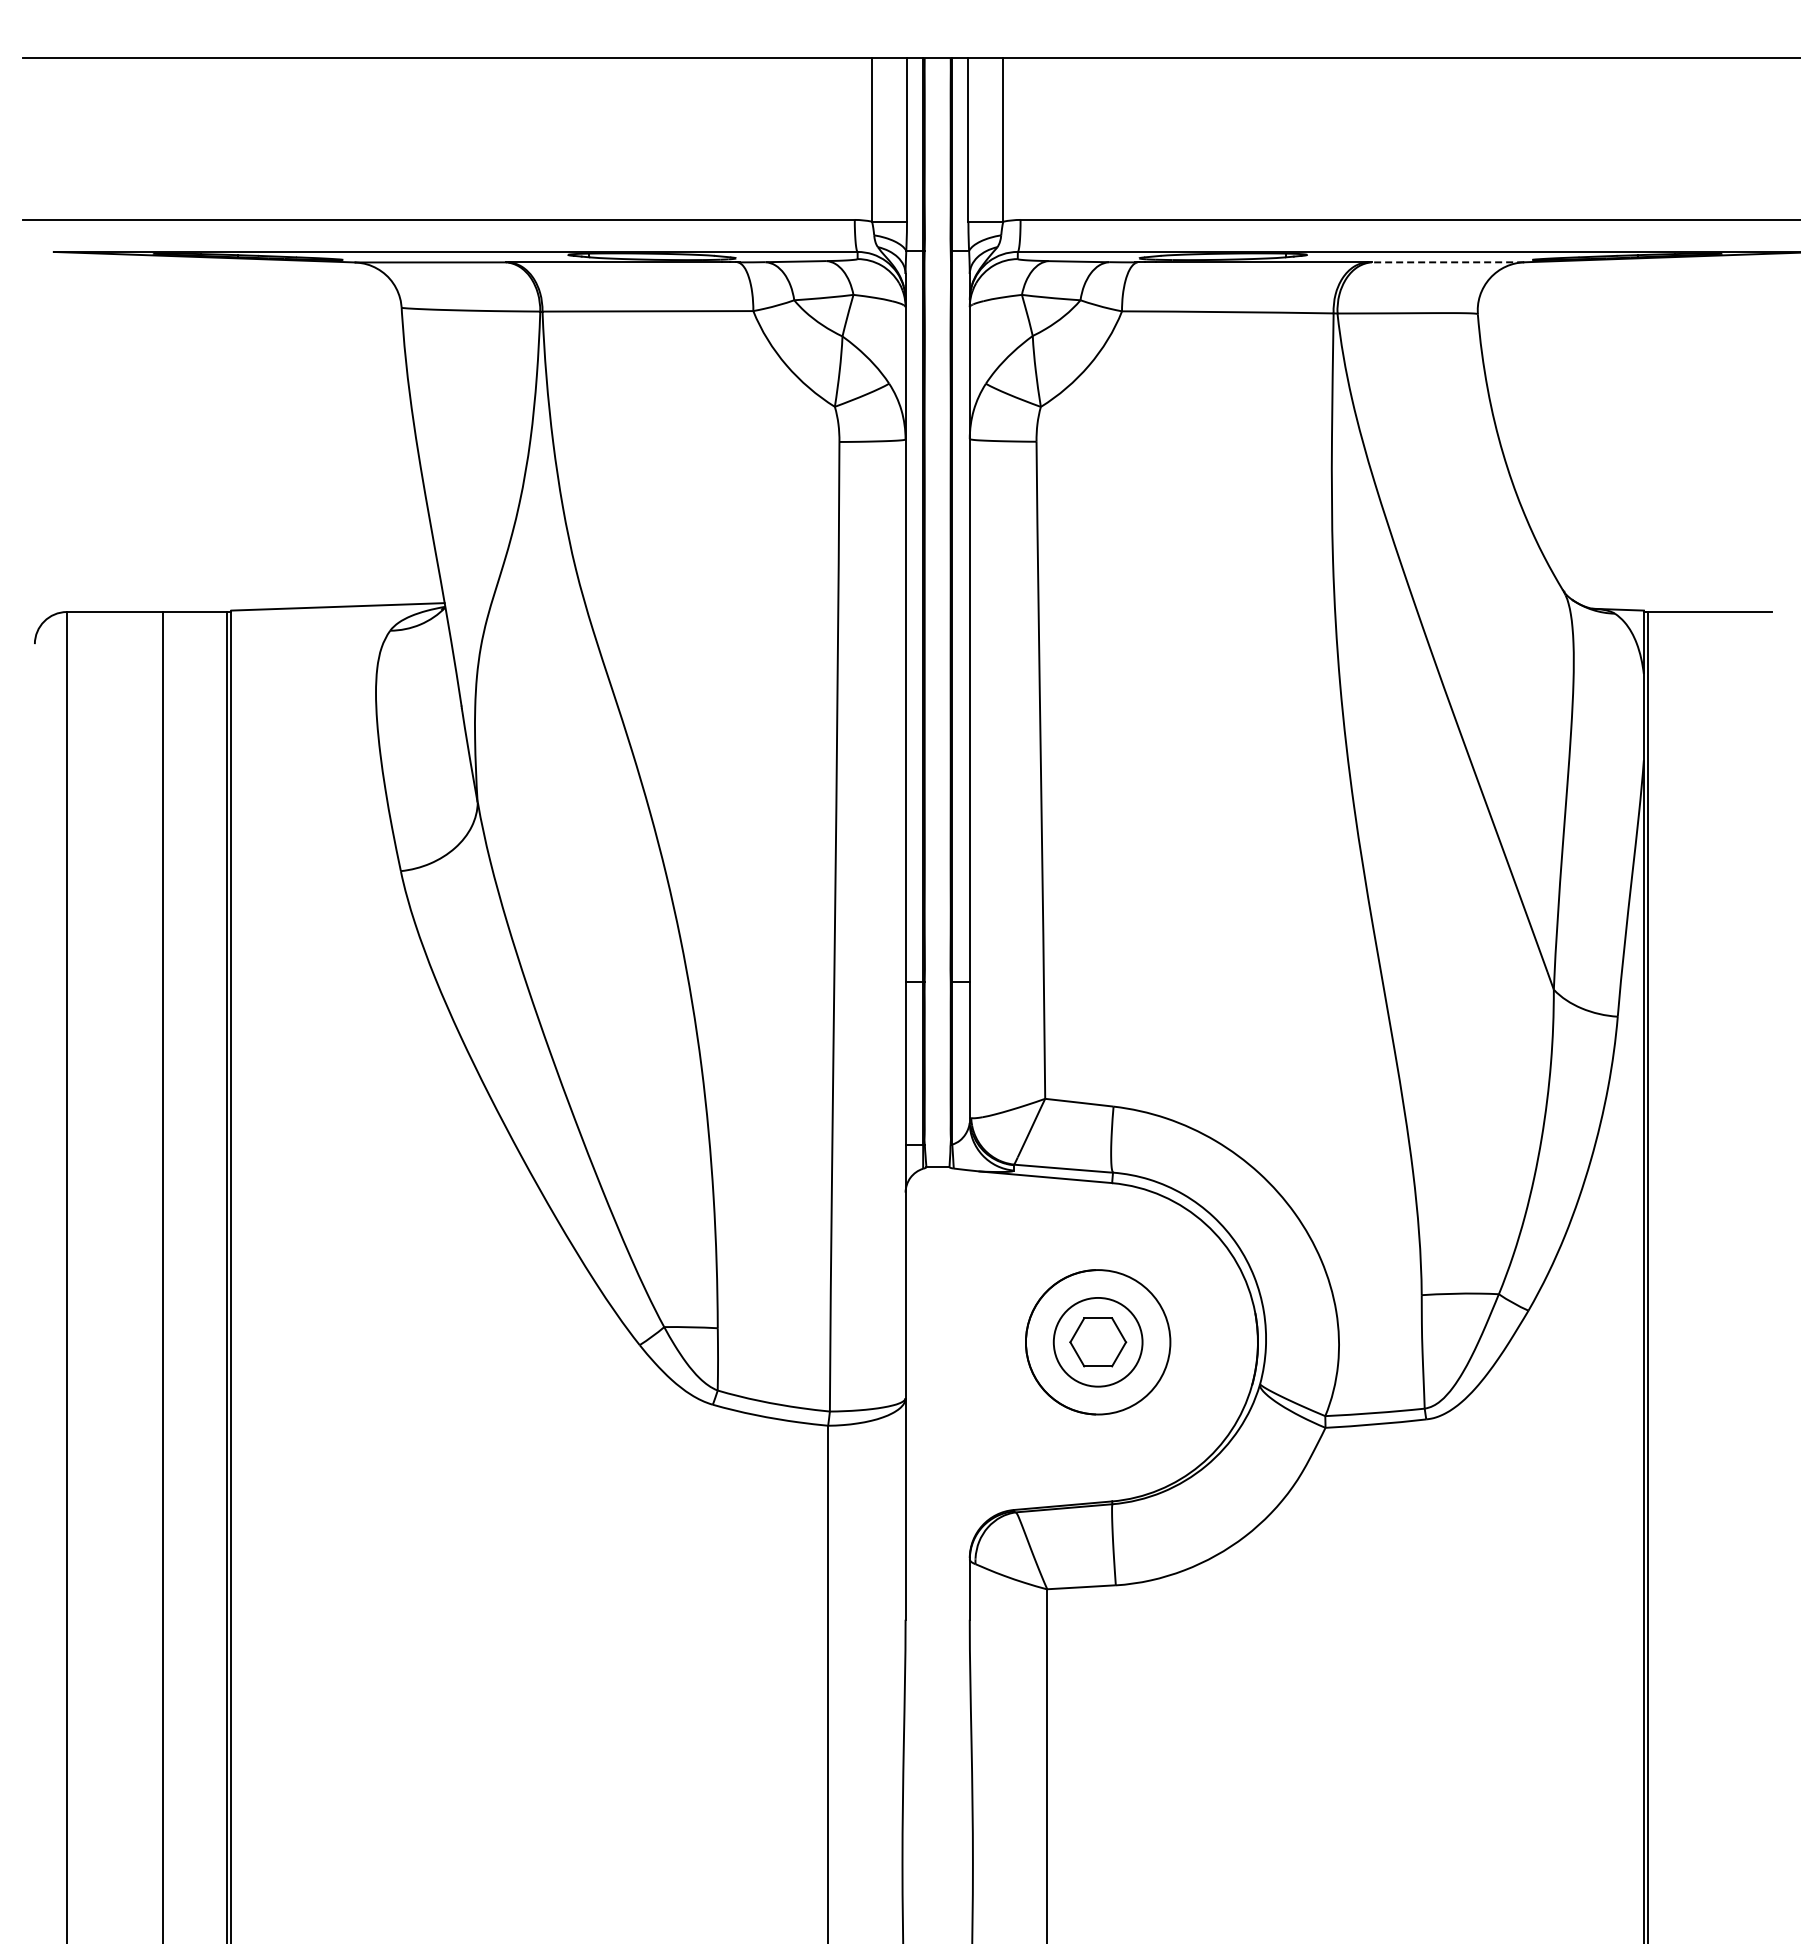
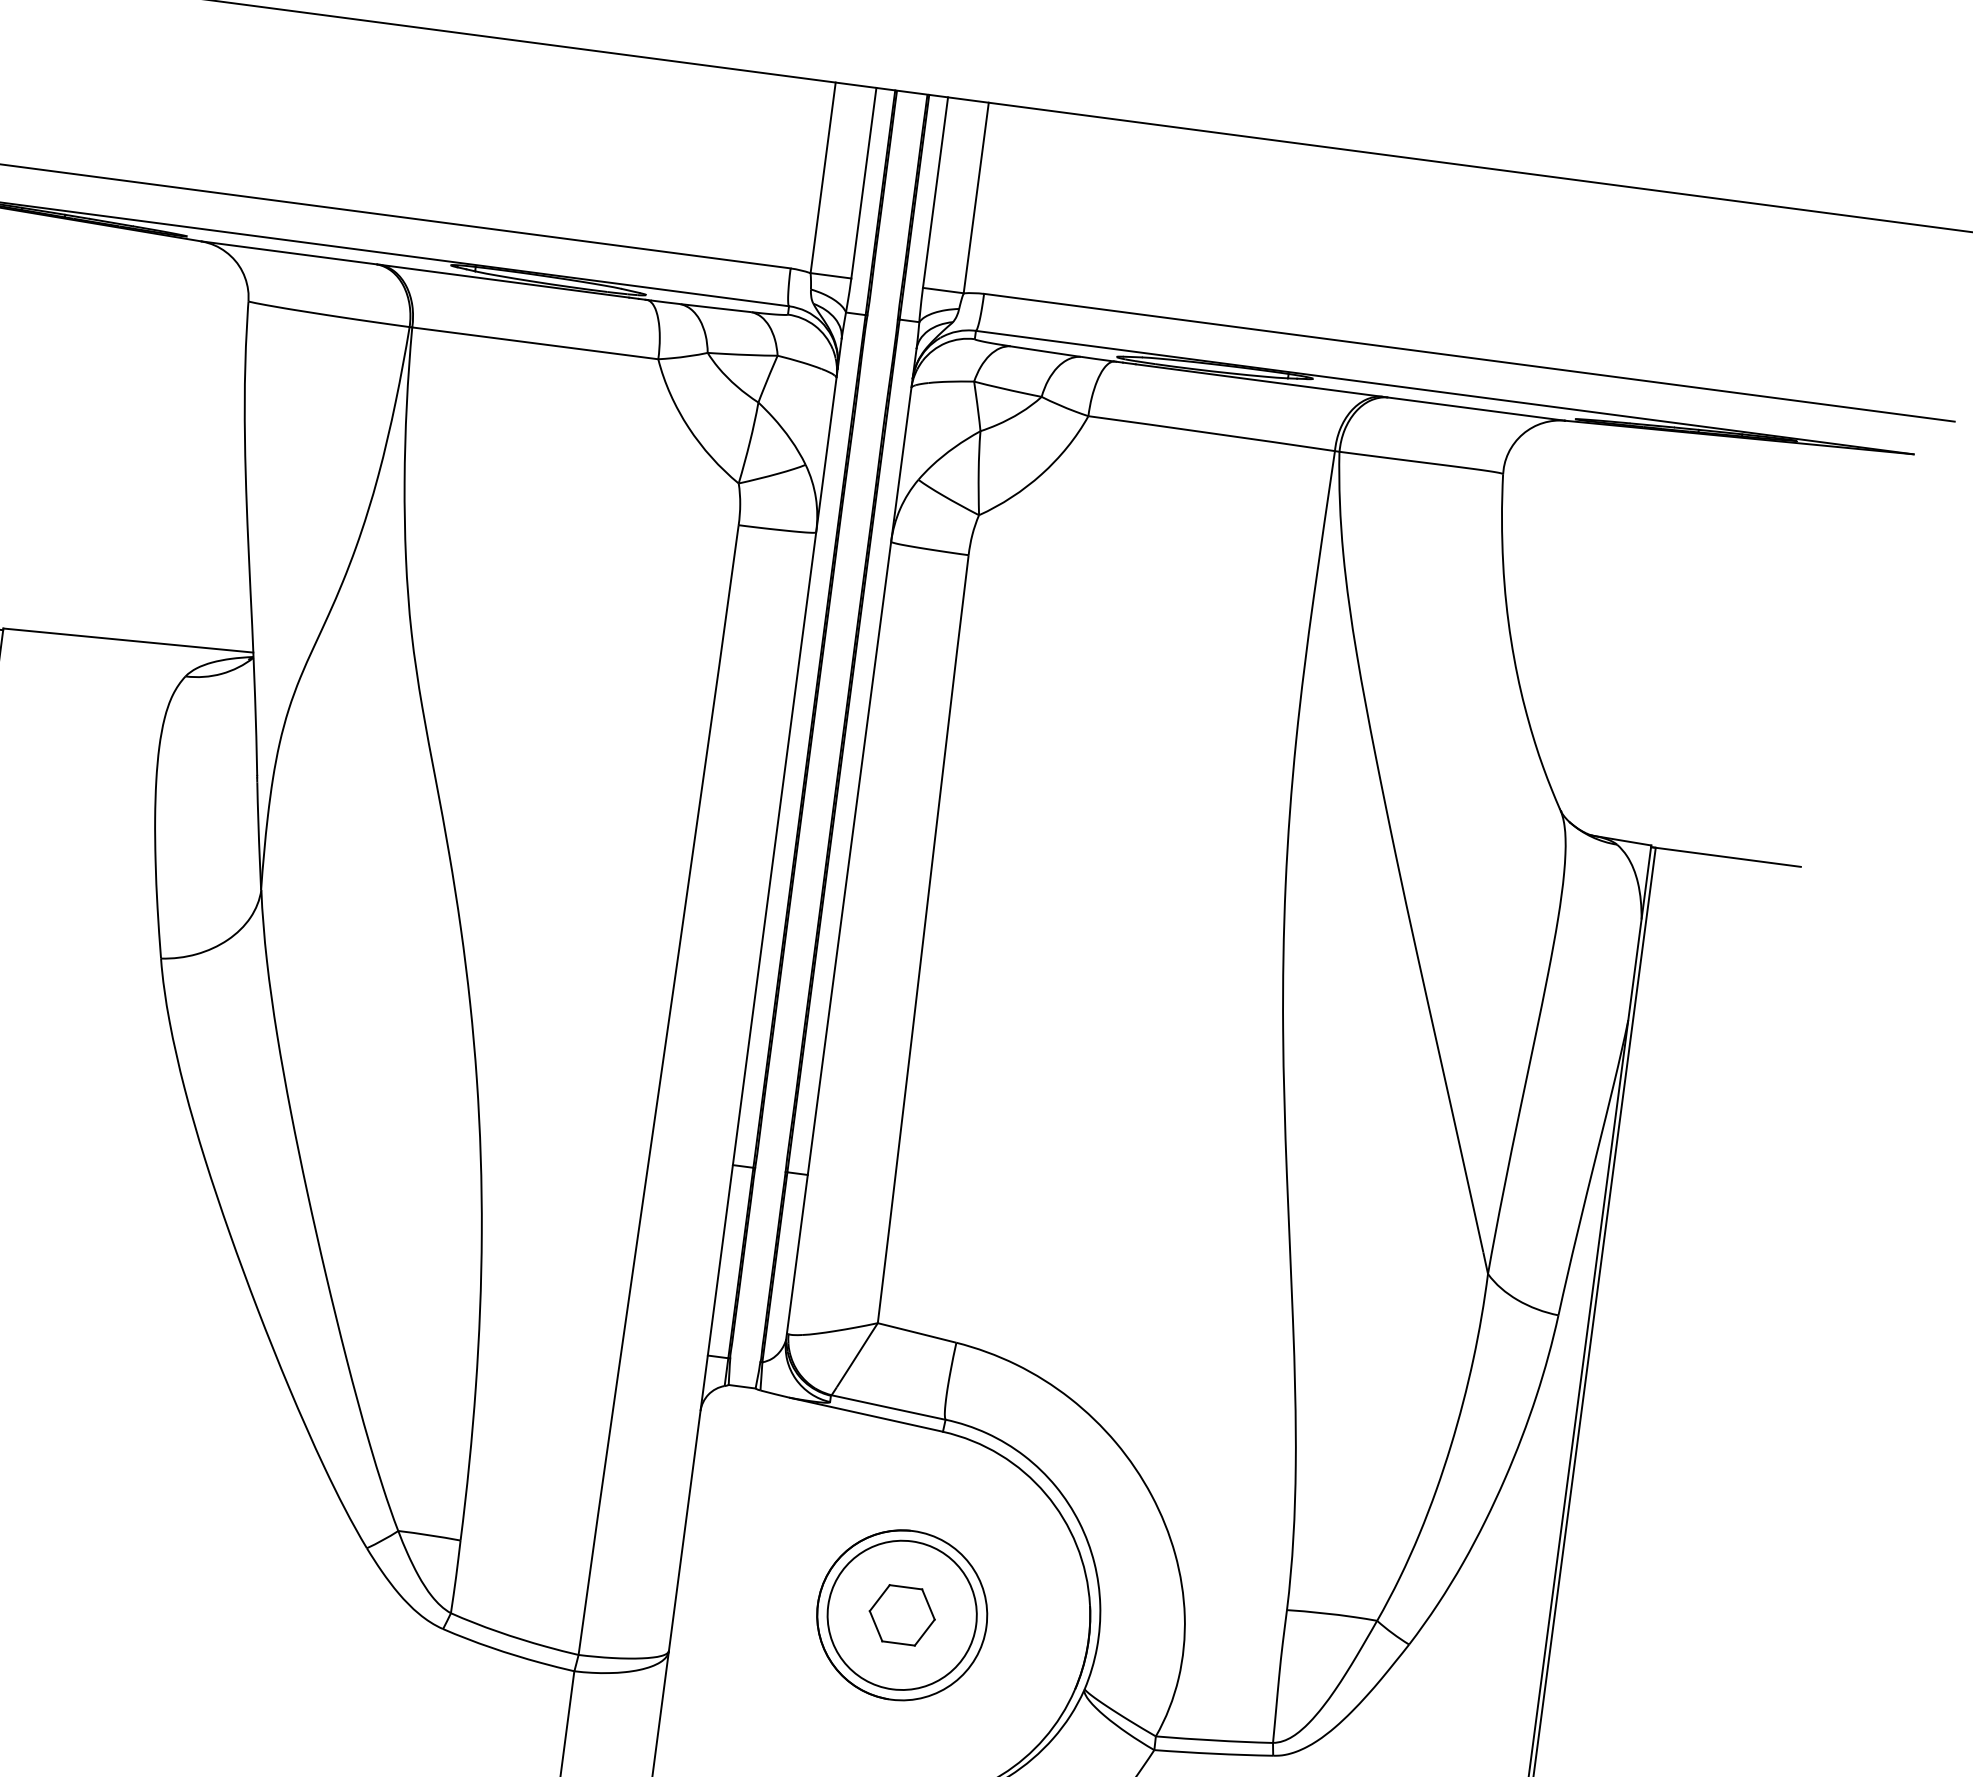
line: (1447, 262) -> (1475, 409), dashed -> solid
circle: (1097, 1341) -> (901, 1614), size x1.43

